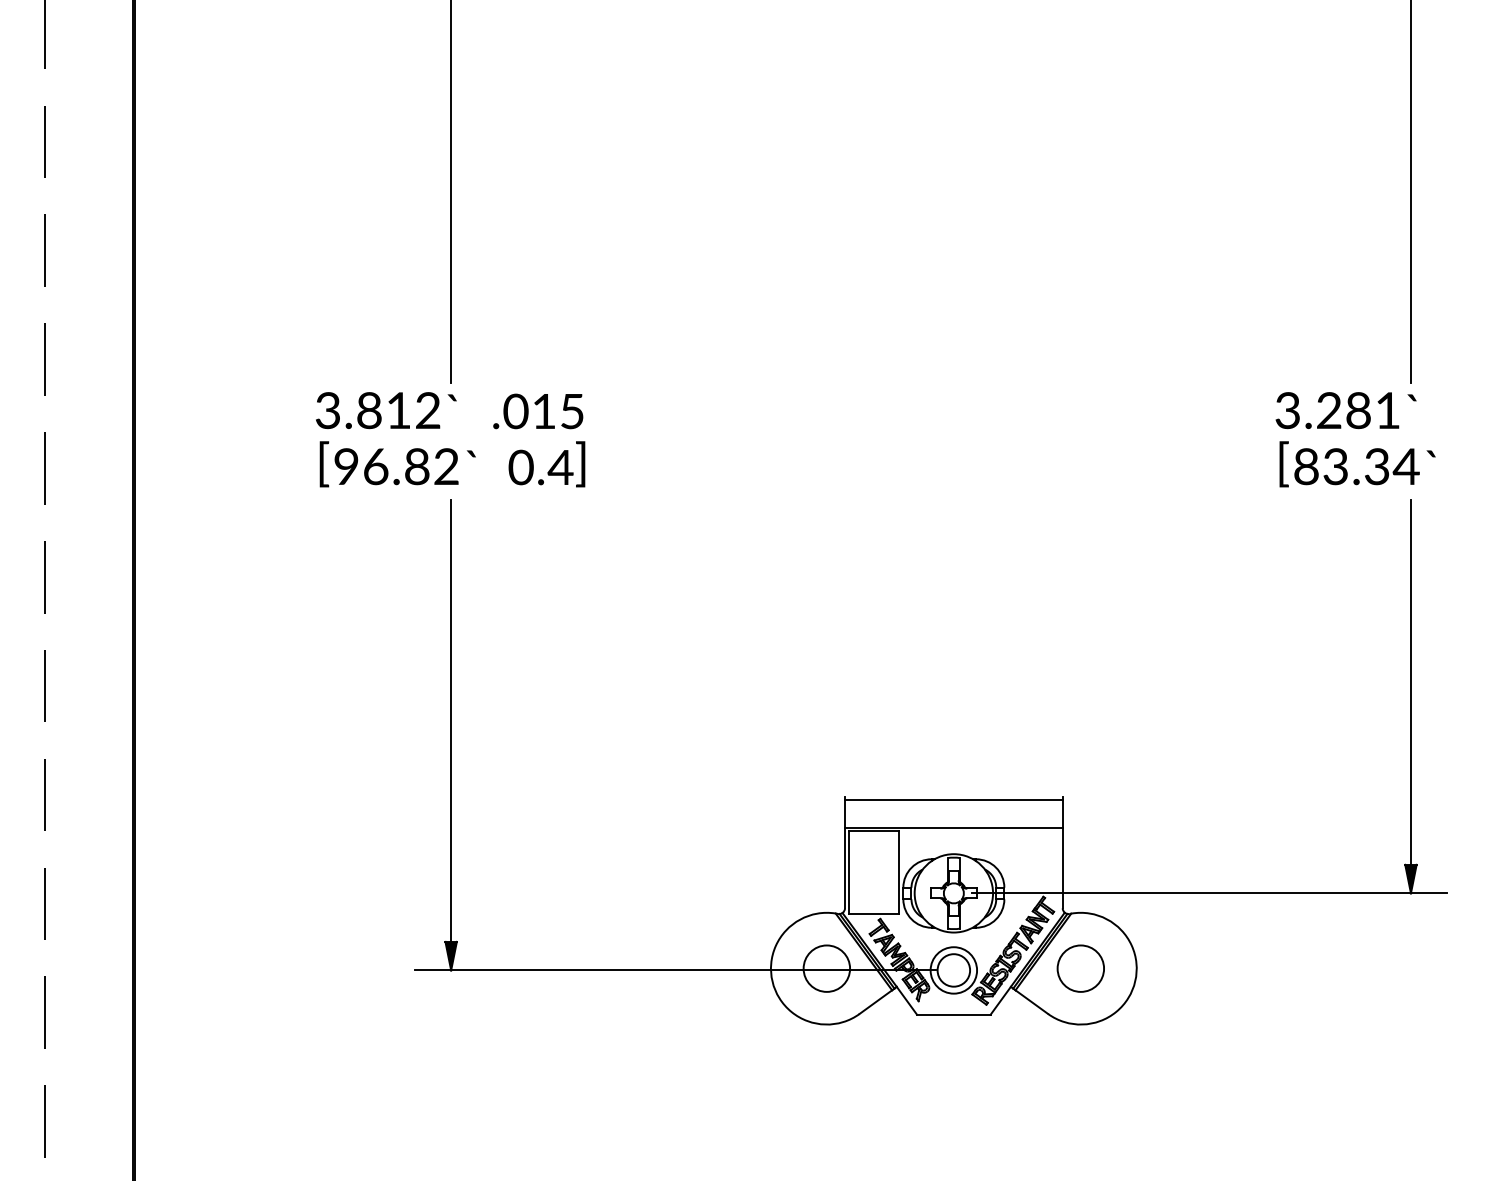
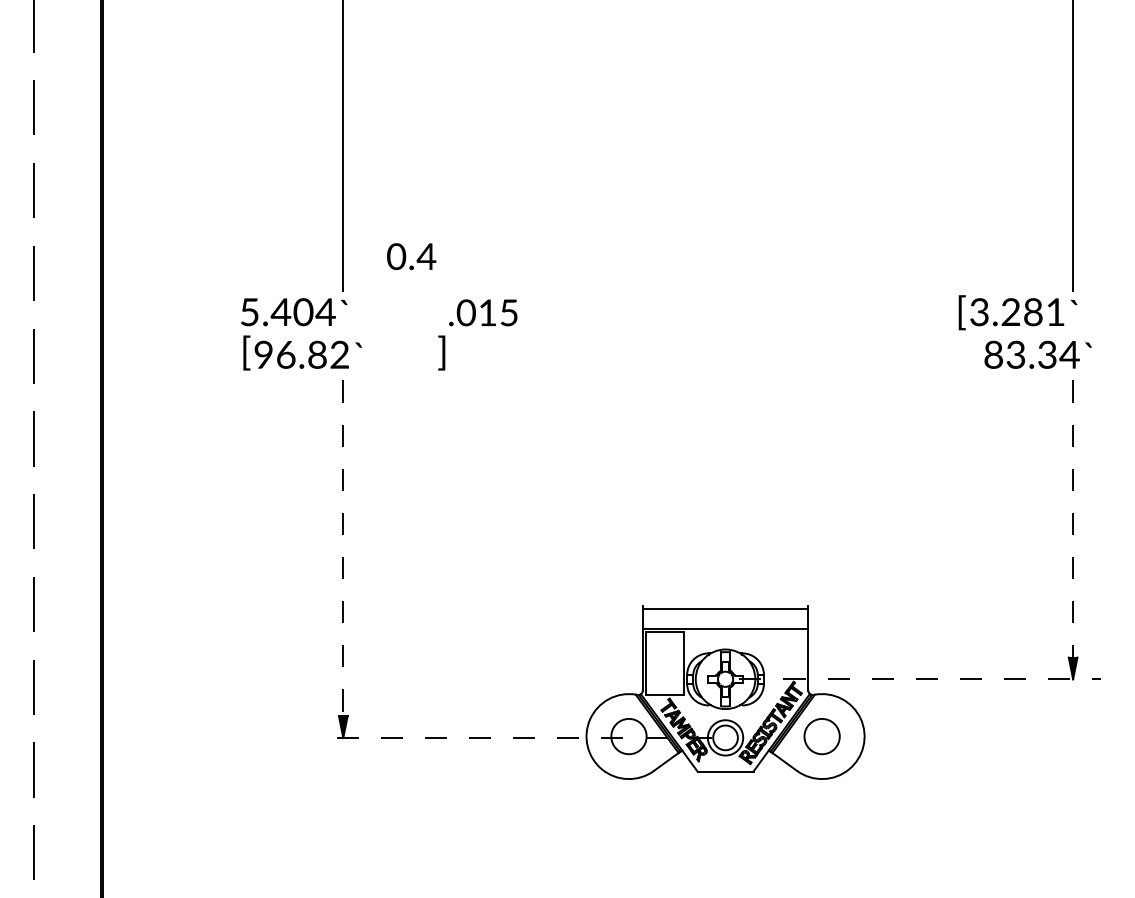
text: (378, 410) -> (288, 312), 3.812 -> 5.404
text: (538, 411) -> (483, 312), moved
text: (1283, 464) -> (961, 312), moved
text: (540, 467) -> (411, 256), moved
line: (1410, 683) -> (1072, 519), solid -> dashed
line: (451, 721) -> (343, 548), solid -> dashed
line: (1209, 893) -> (919, 679), solid -> dashed
line: (674, 970) -> (513, 737), solid -> dashed

